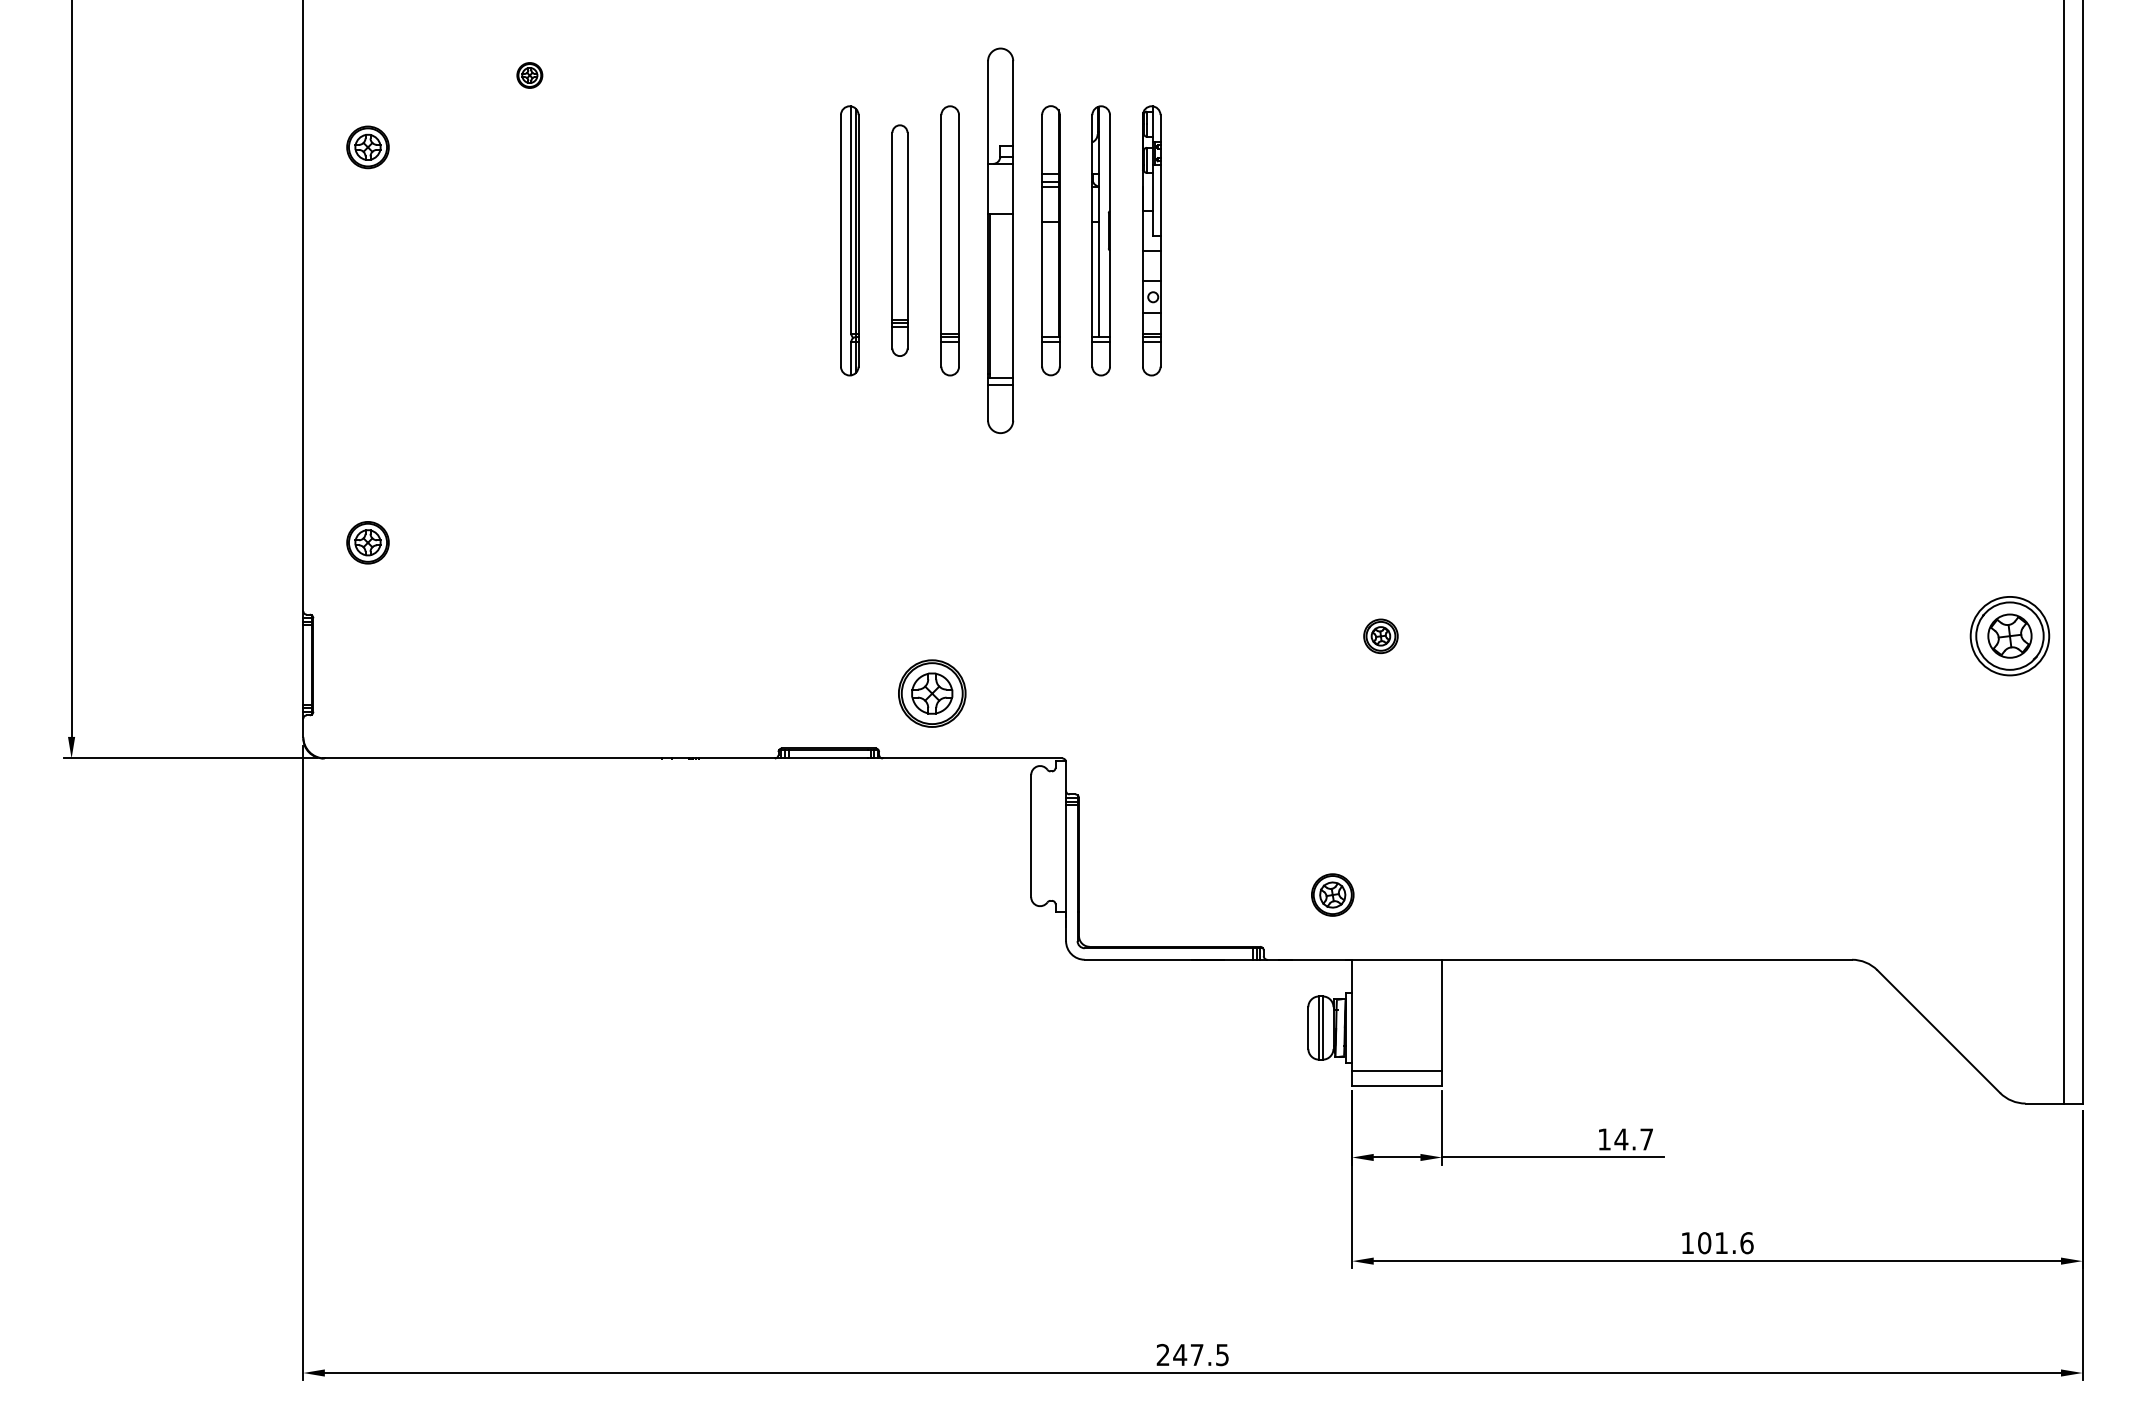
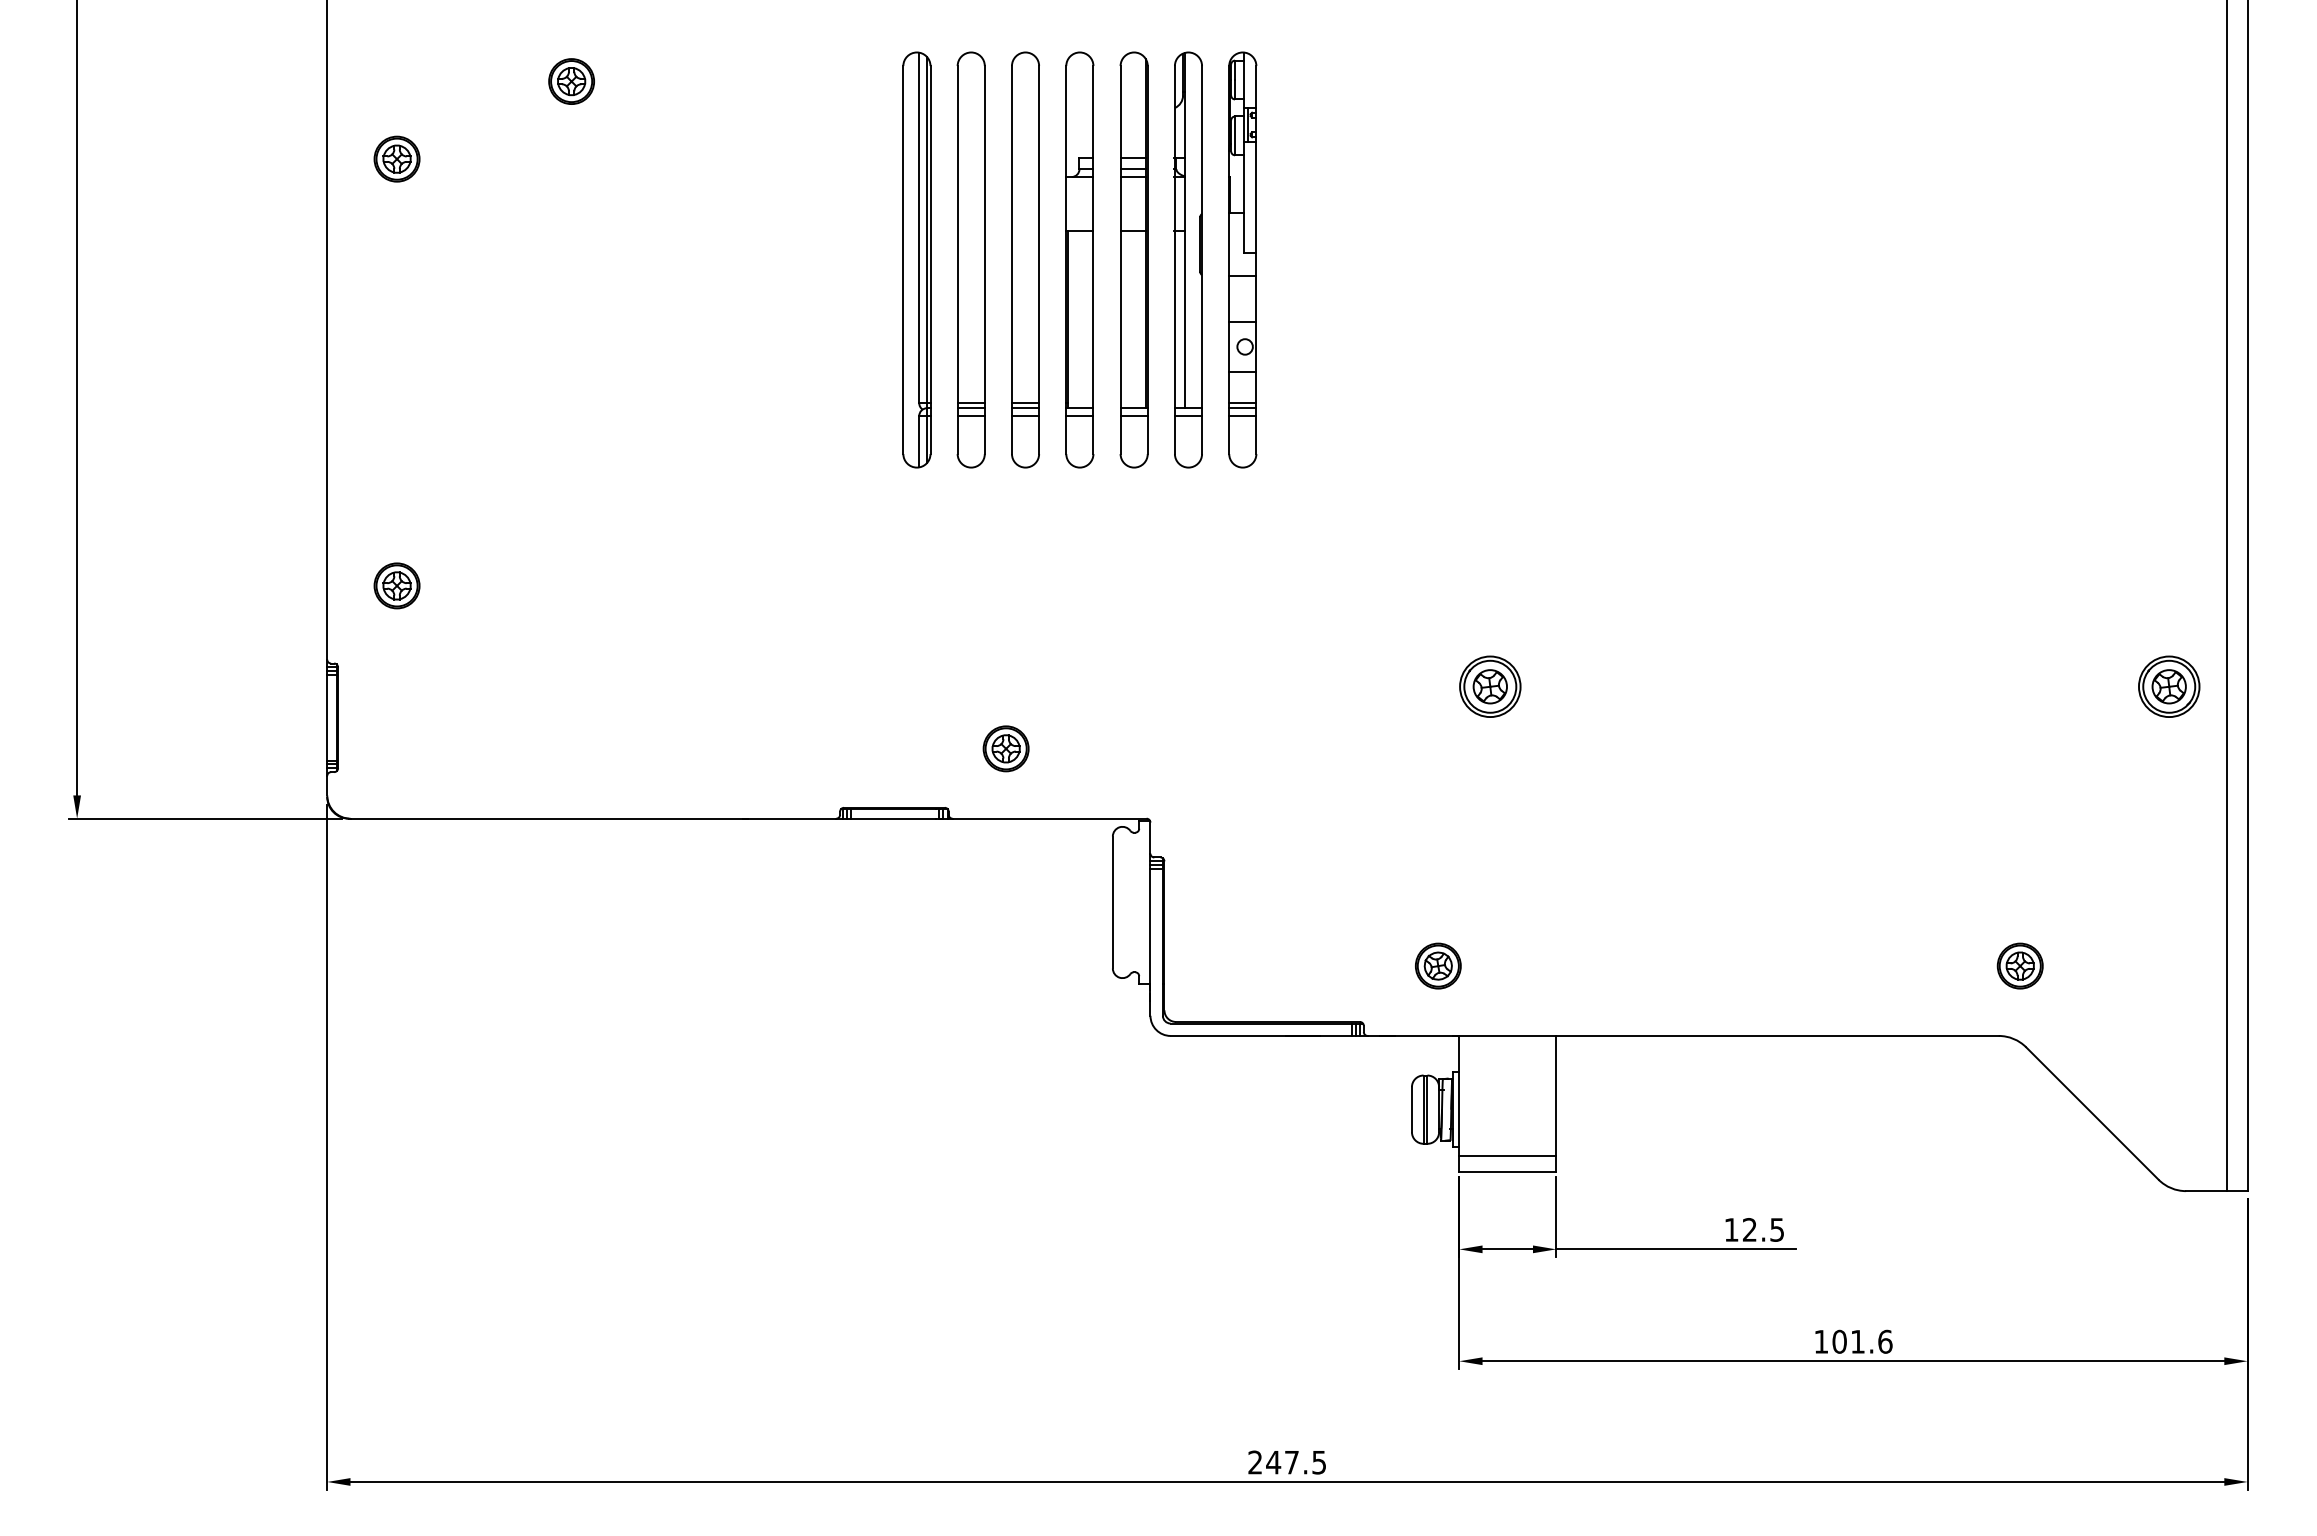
part: (529, 75) -> (571, 81), size x1.67
part: (849, 240) -> (916, 259), size x1.43
part: (899, 240) -> (970, 259), size x1.67
part: (949, 240) -> (1024, 259), size x1.43
part: (1050, 240) -> (1133, 259), size x1.43
part: (1100, 240) -> (1187, 259), size x1.43
part: (1151, 240) -> (1242, 259), size x1.43
part: (1380, 636) -> (1489, 687), size x1.67
part: (2009, 636) -> (2168, 687), size x0.71
part: (932, 693) -> (1006, 748), size x0.62
part: (1871, 894) -> (2019, 965), added
text: (1633, 1139) -> (1762, 1229), 14.7 -> 12.5

